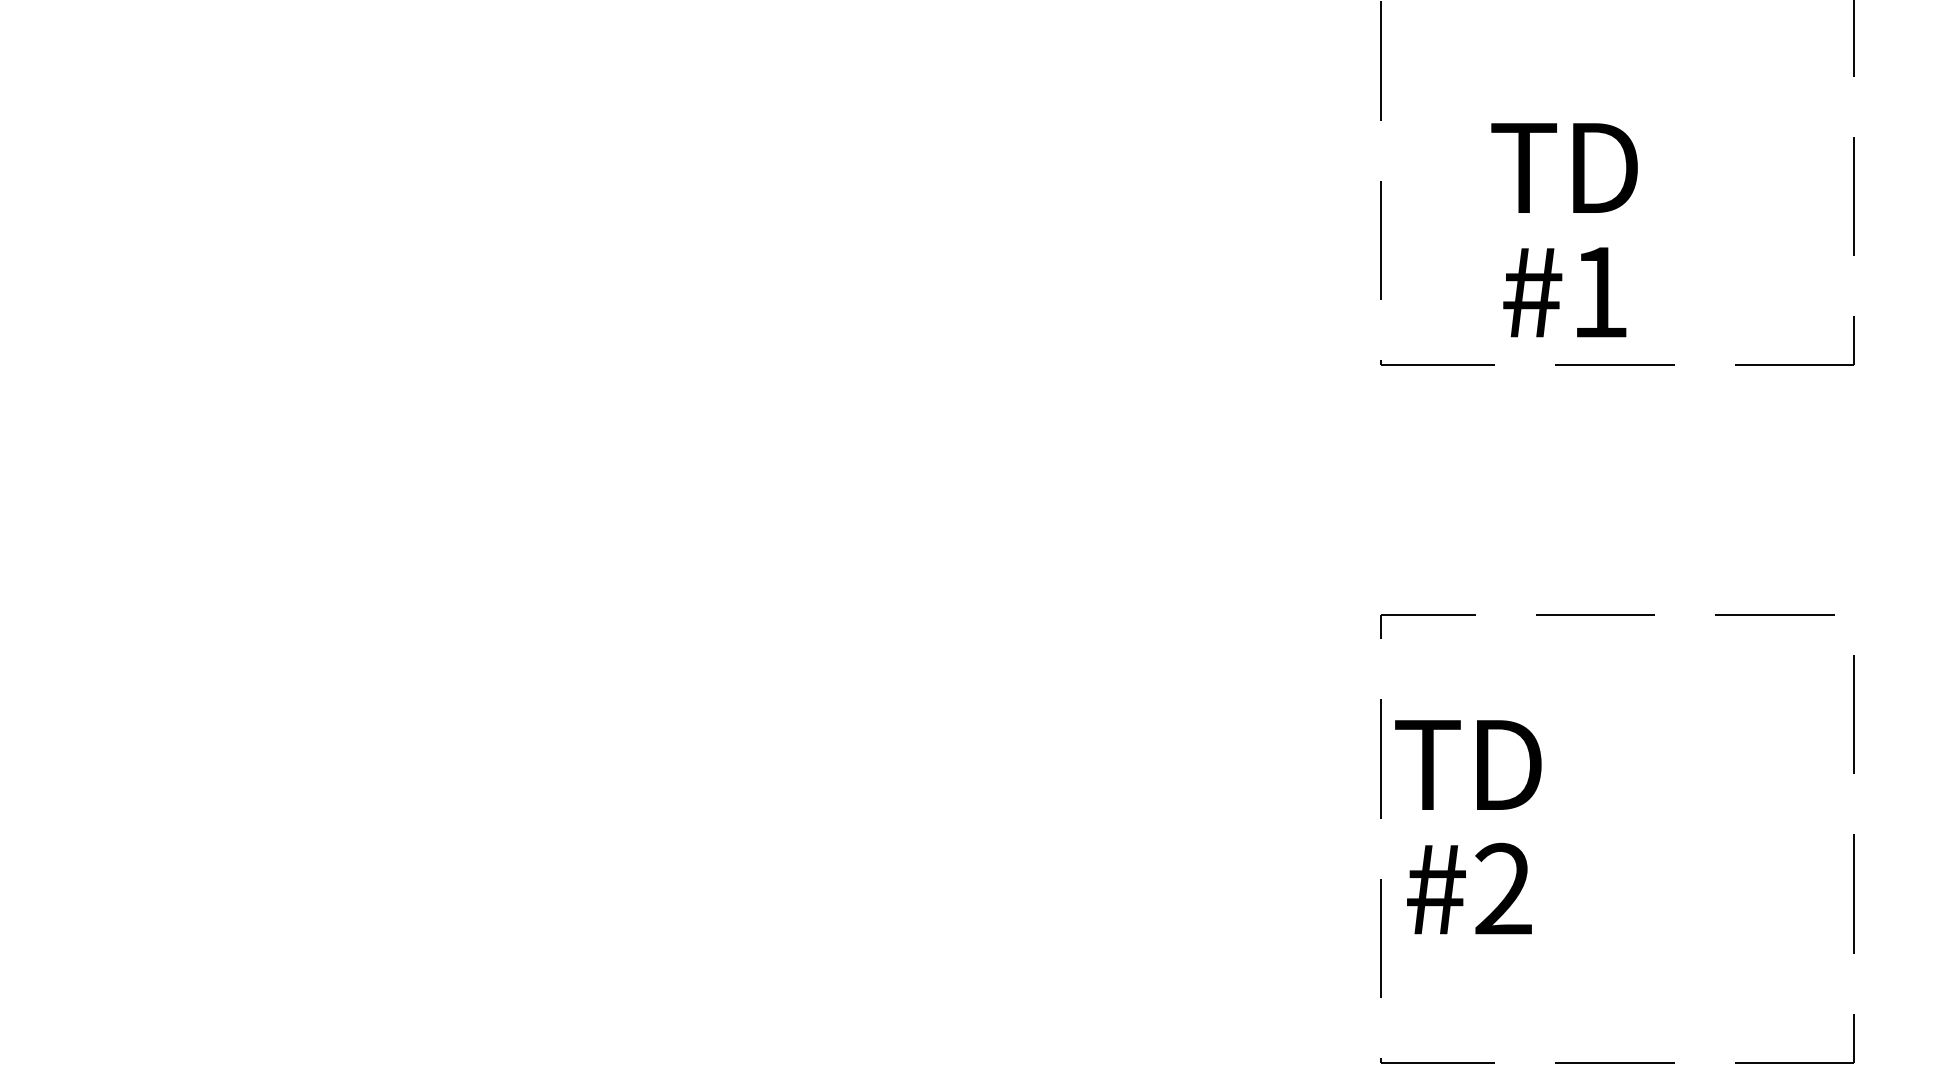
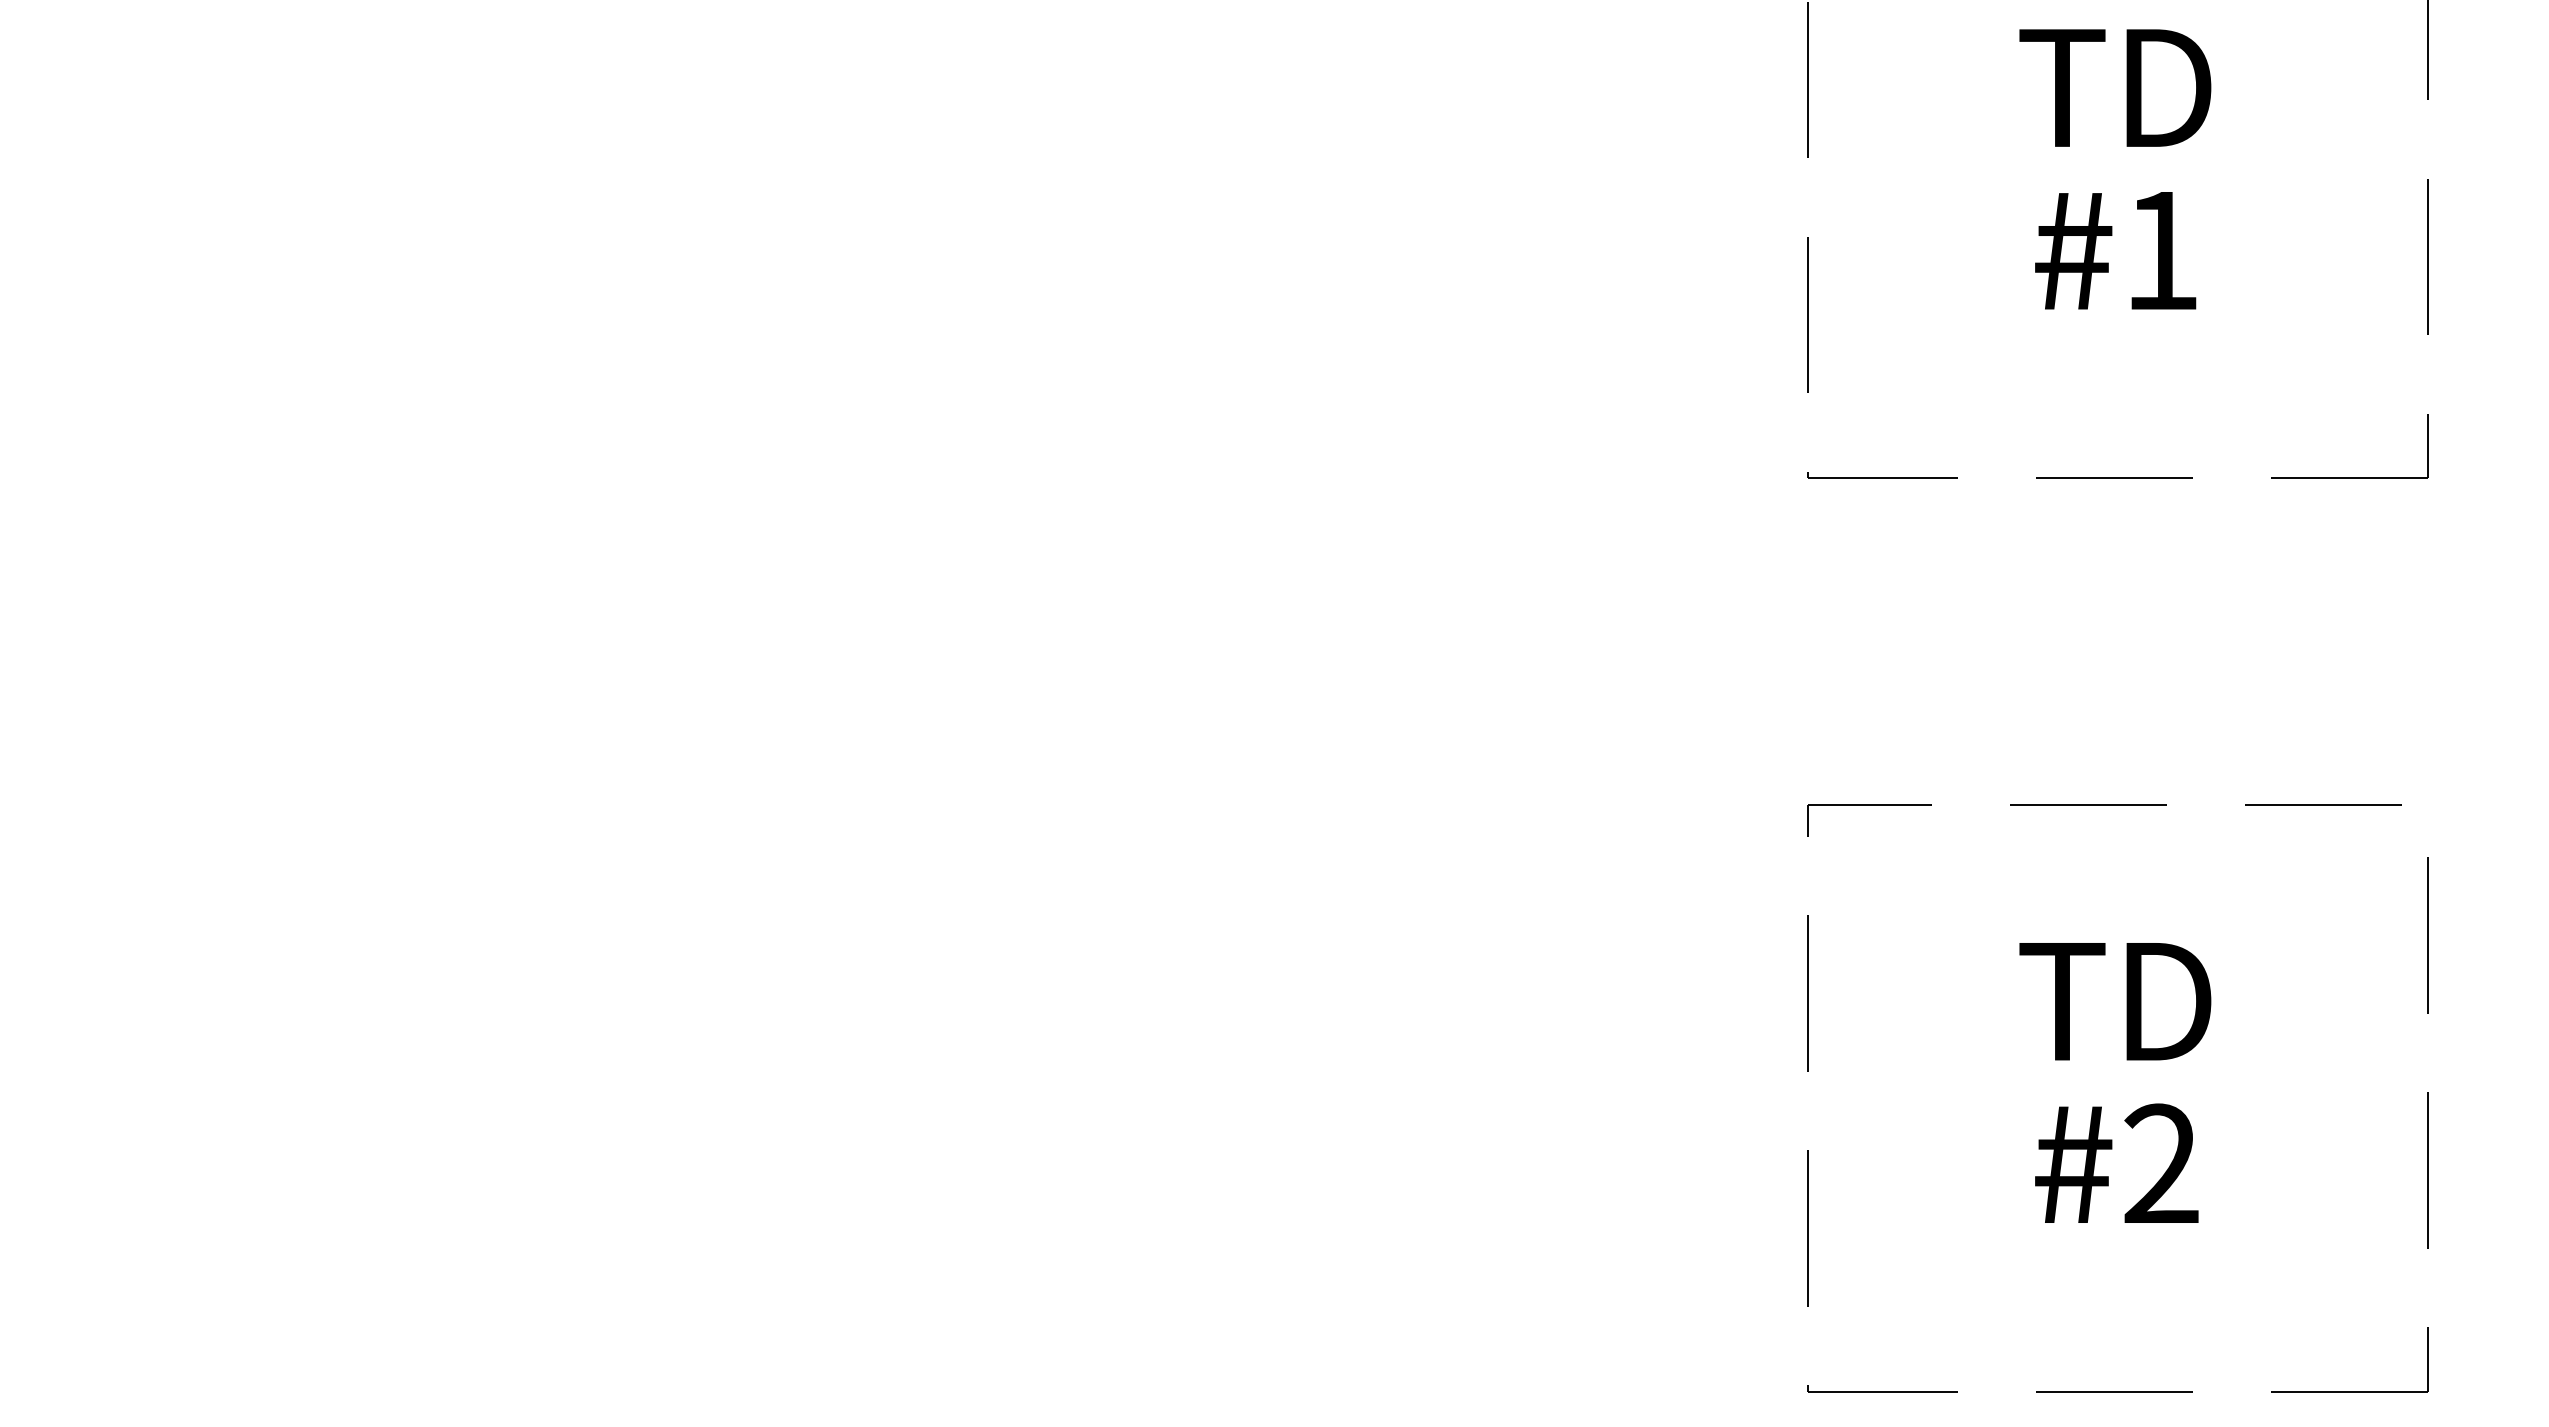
text: (1564, 230) -> (2115, 169), moved
text: (1468, 826) -> (2115, 1082), moved

